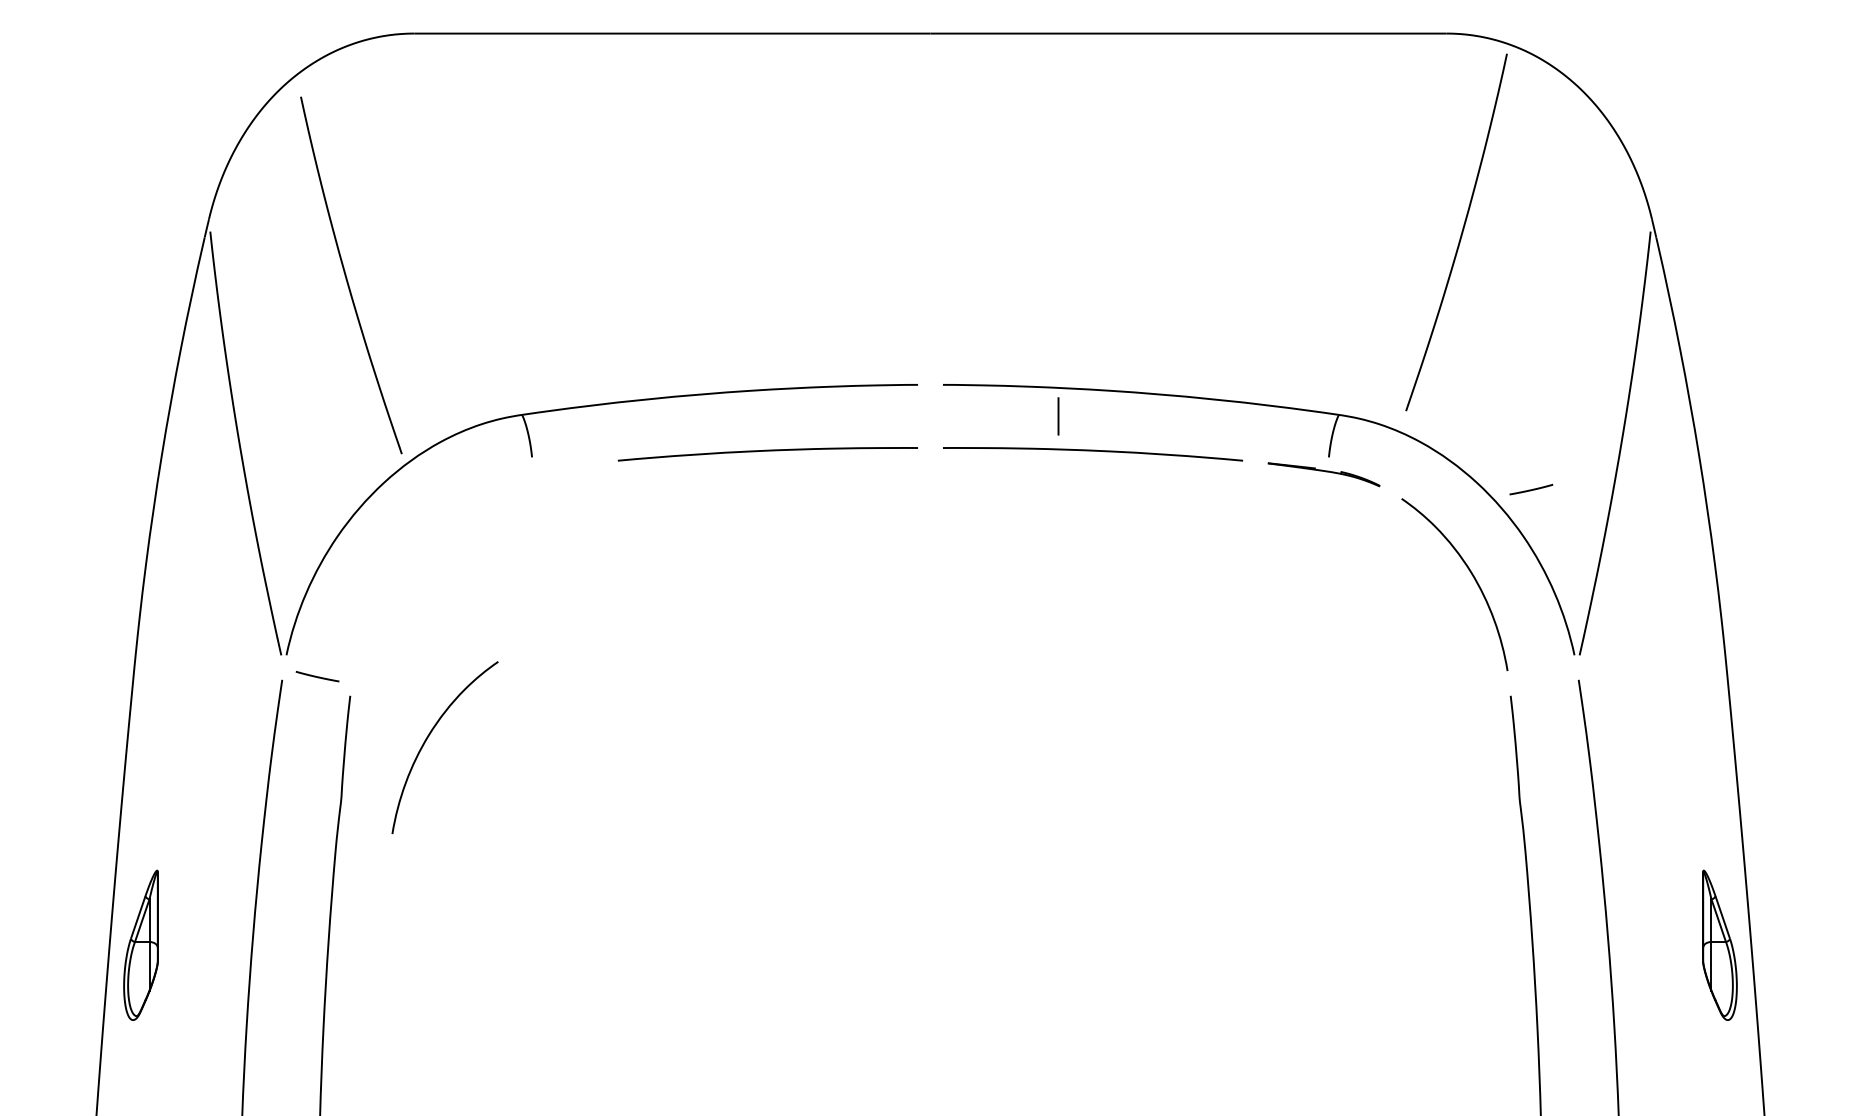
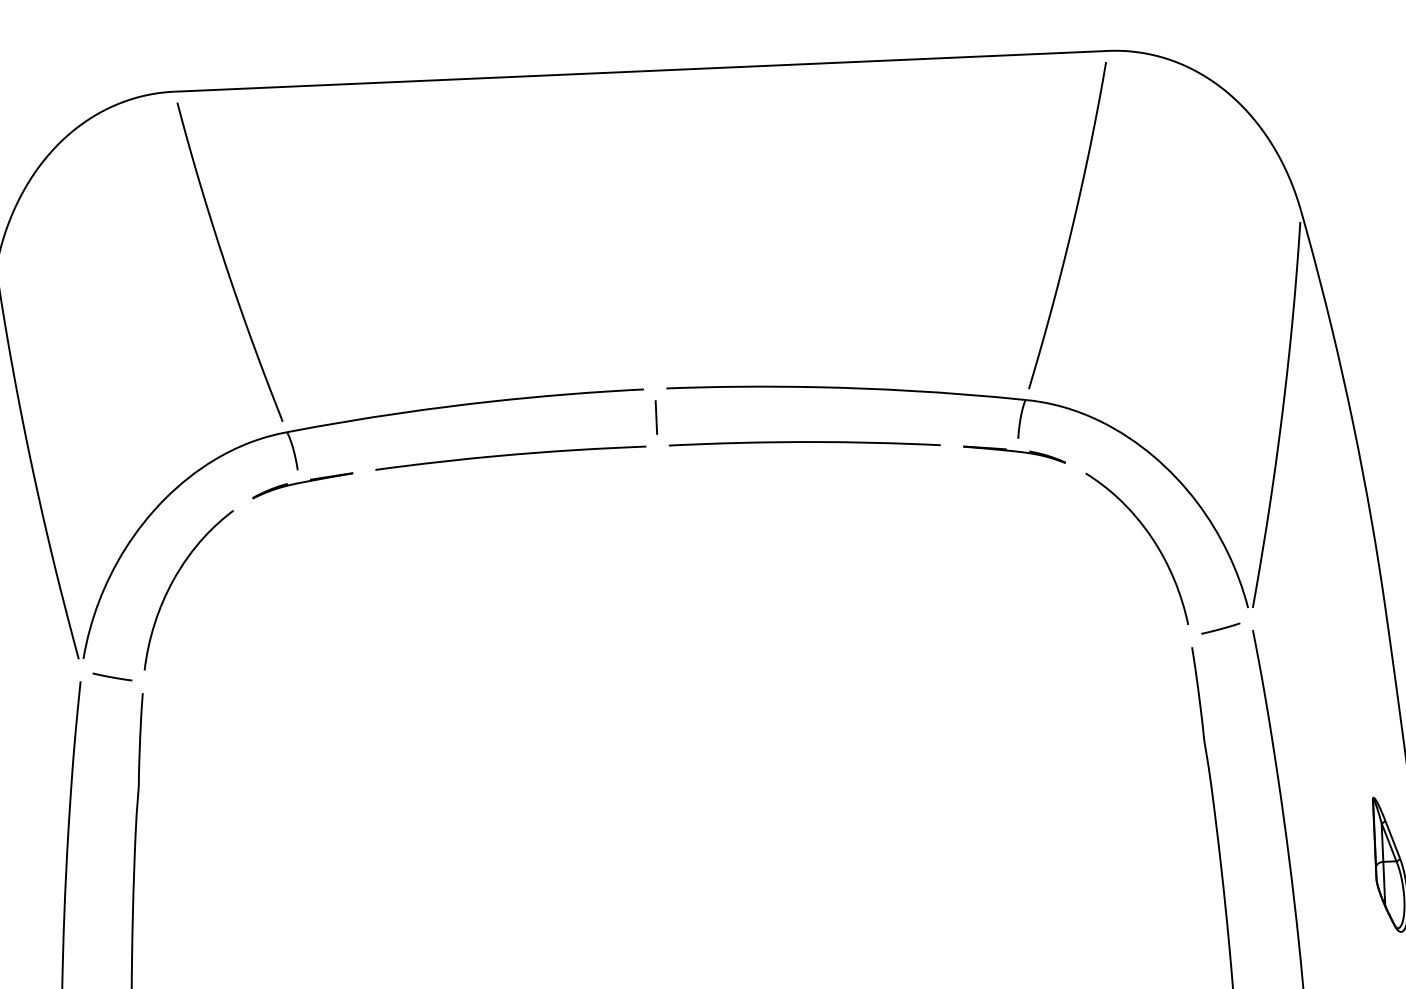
curve: (1460, 234) -> (1071, 227), moved
curve: (347, 277) -> (226, 264), moved
line: (1058, 416) -> (656, 417), moved
part: (536, 474) -> (302, 485), added
line: (1531, 489) -> (1220, 628), moved
curve: (429, 736) -> (174, 580), moved

